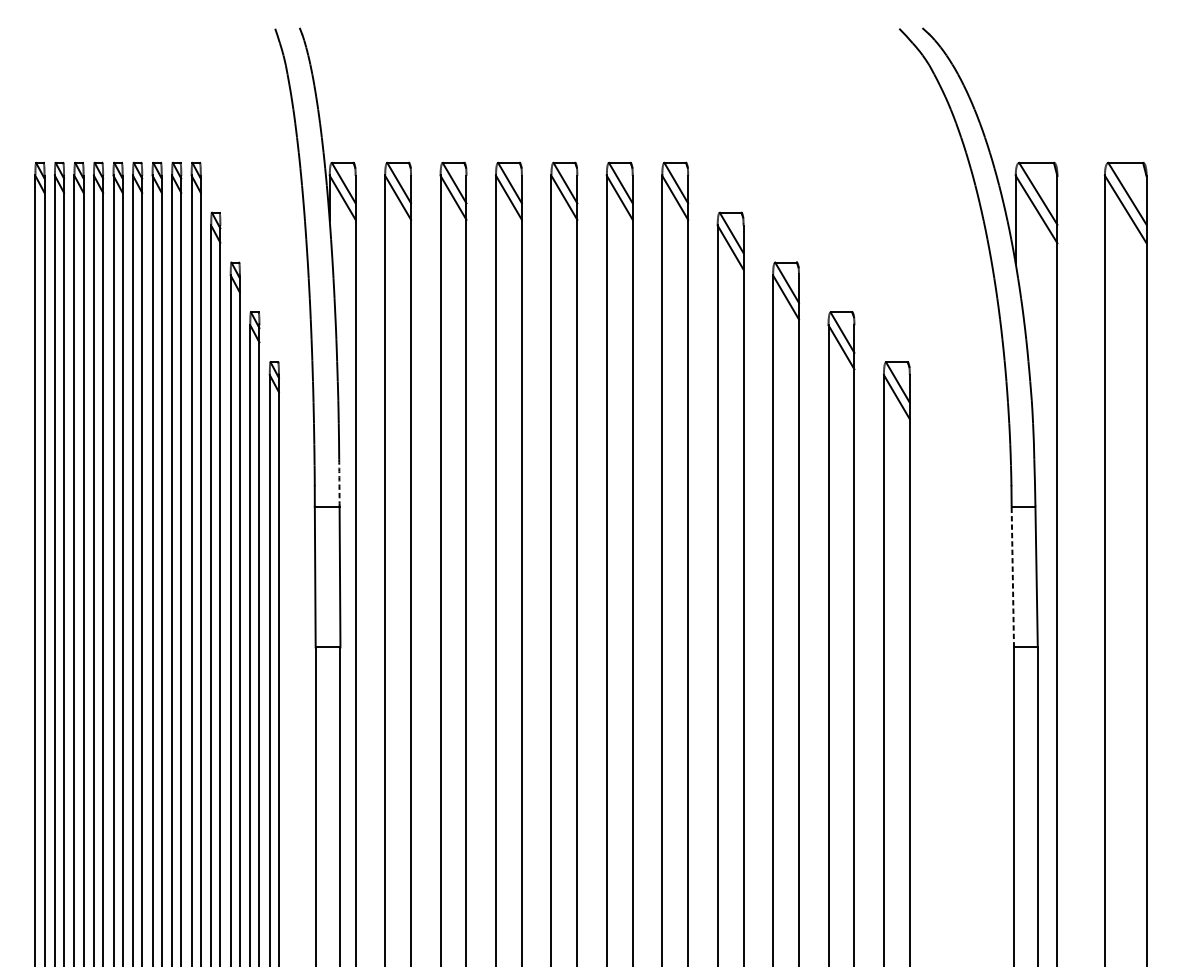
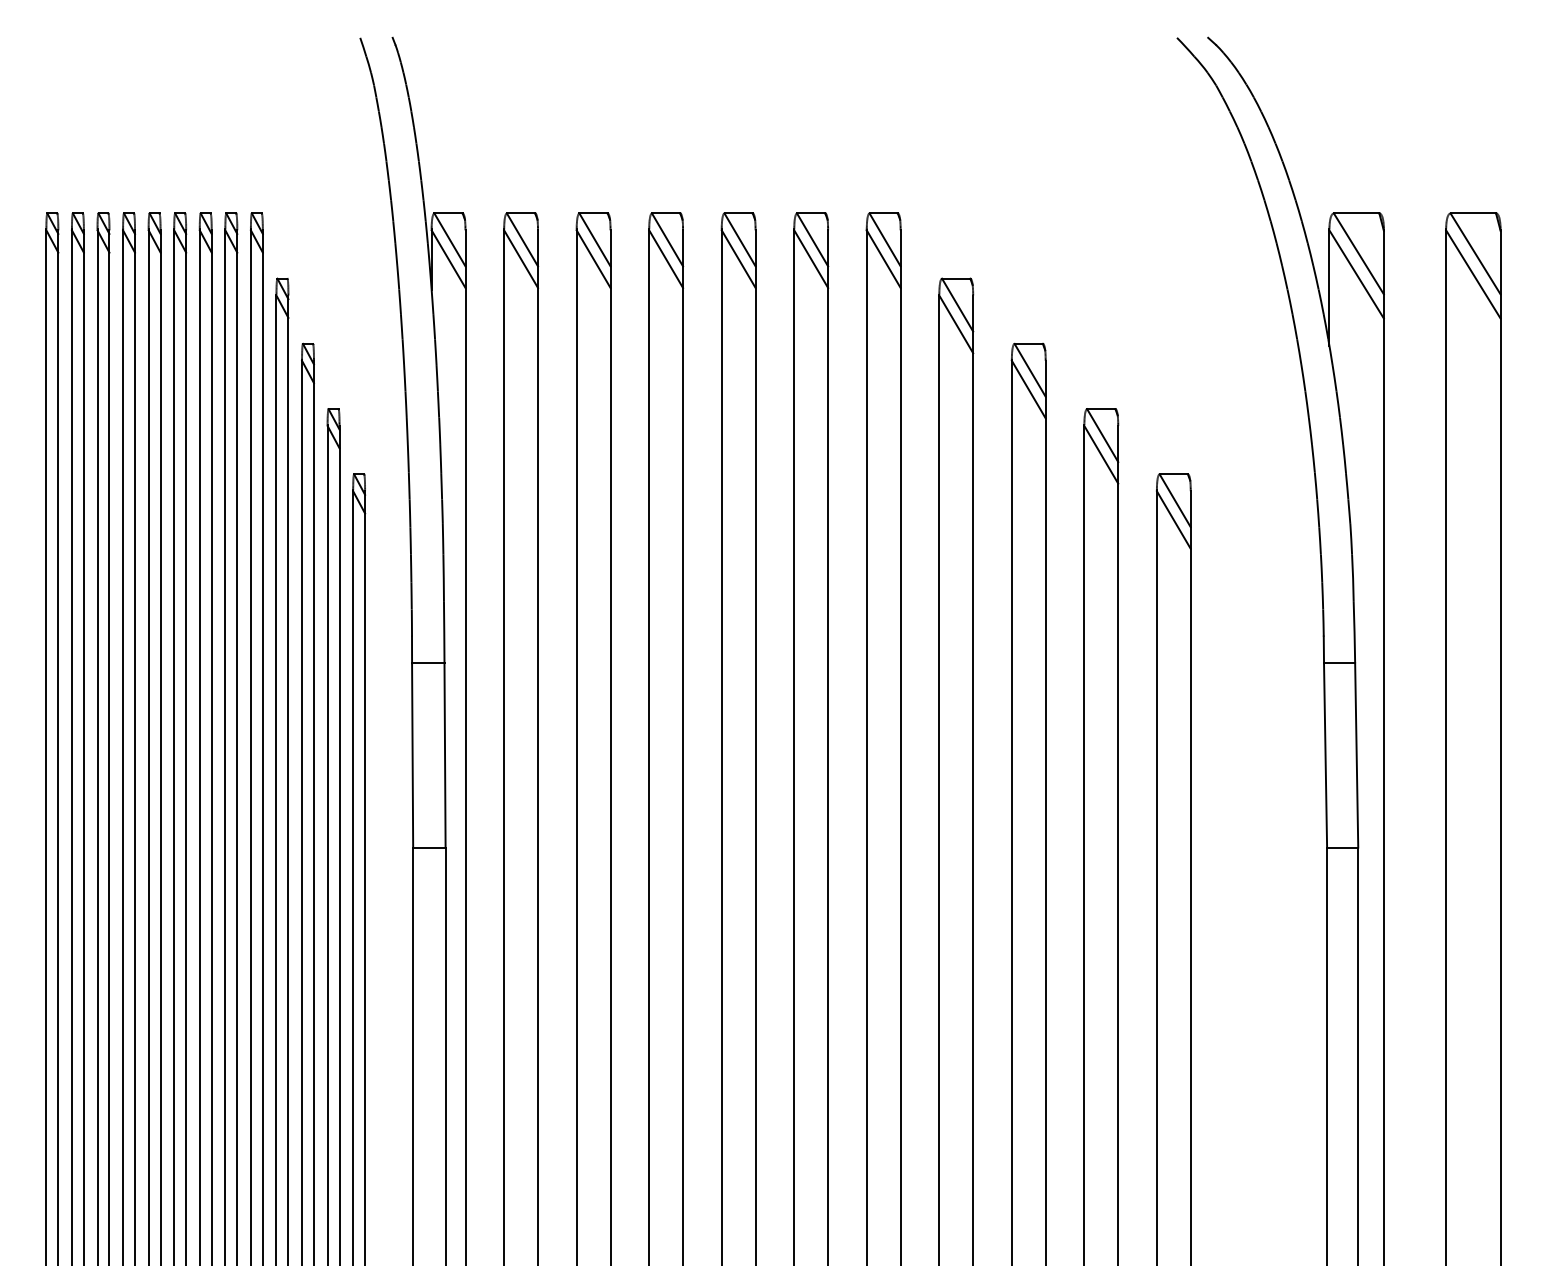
arc: (339, 483) -> (444, 632), dashed -> solid
line: (1012, 576) -> (1325, 754), dashed -> solid

